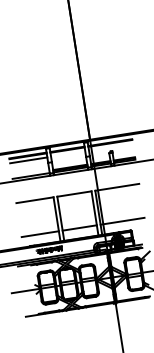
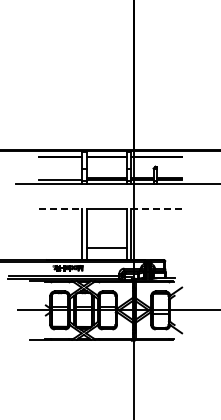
line: (28, 160) -> (60, 162), removed
line: (117, 187) -> (156, 208), solid -> dashed
line: (34, 200) -> (60, 208), solid -> dashed
line: (122, 221) -> (156, 248), removed
line: (40, 234) -> (60, 248), removed

